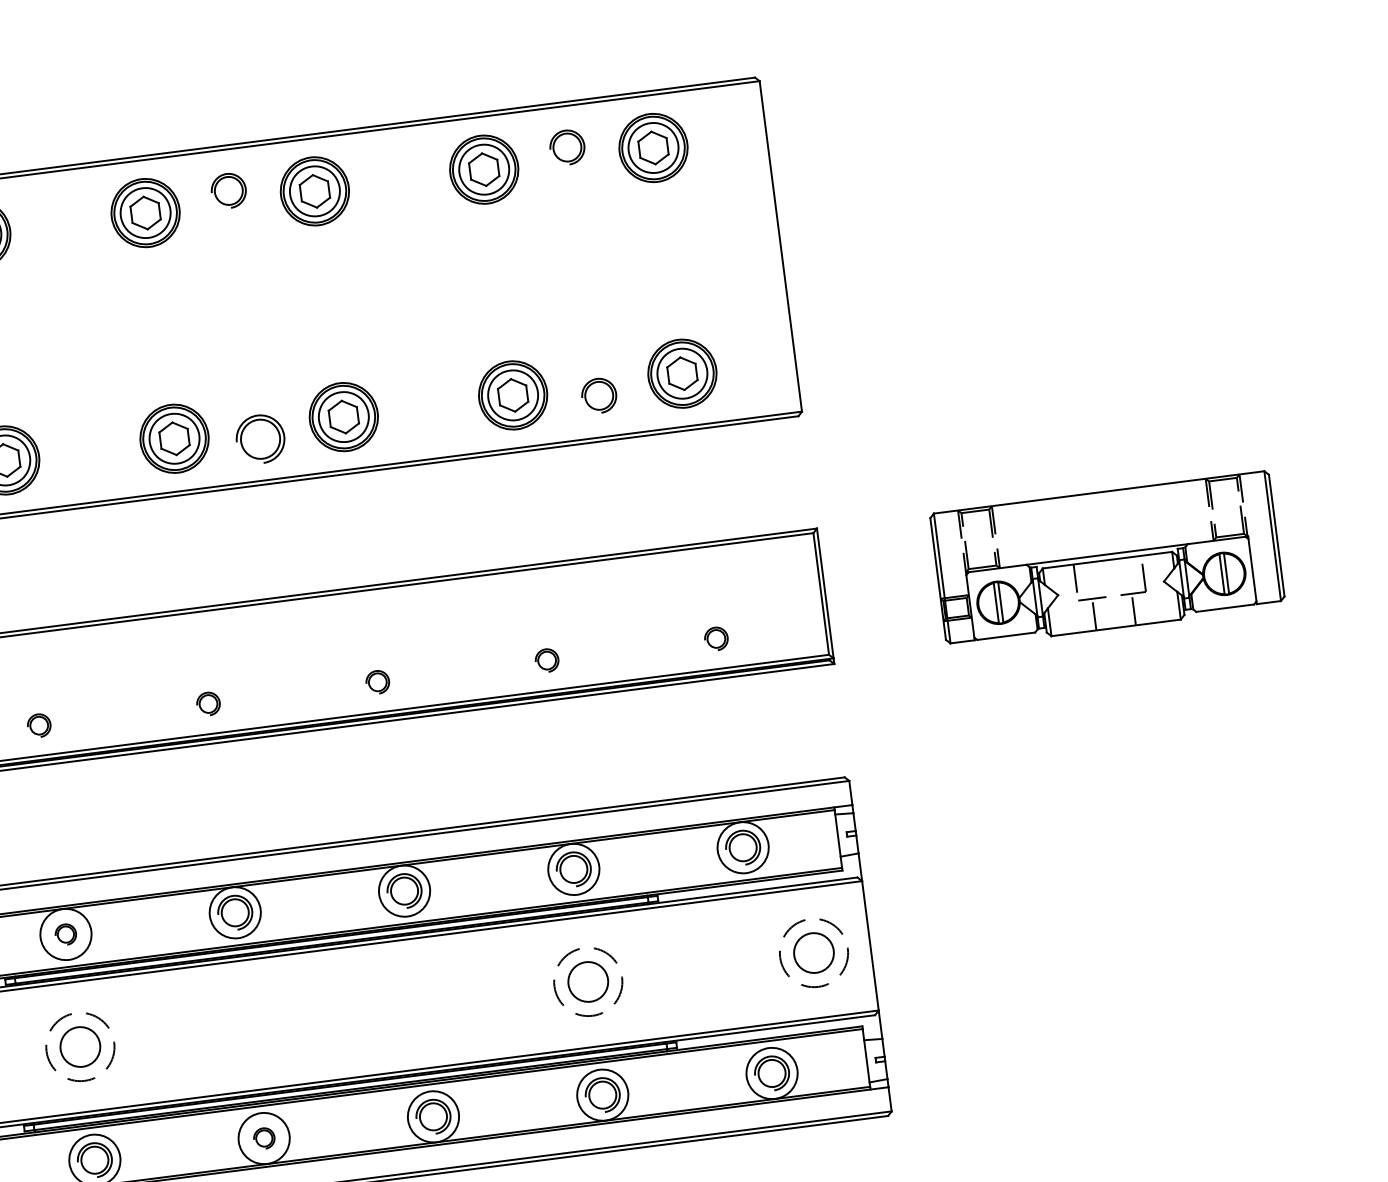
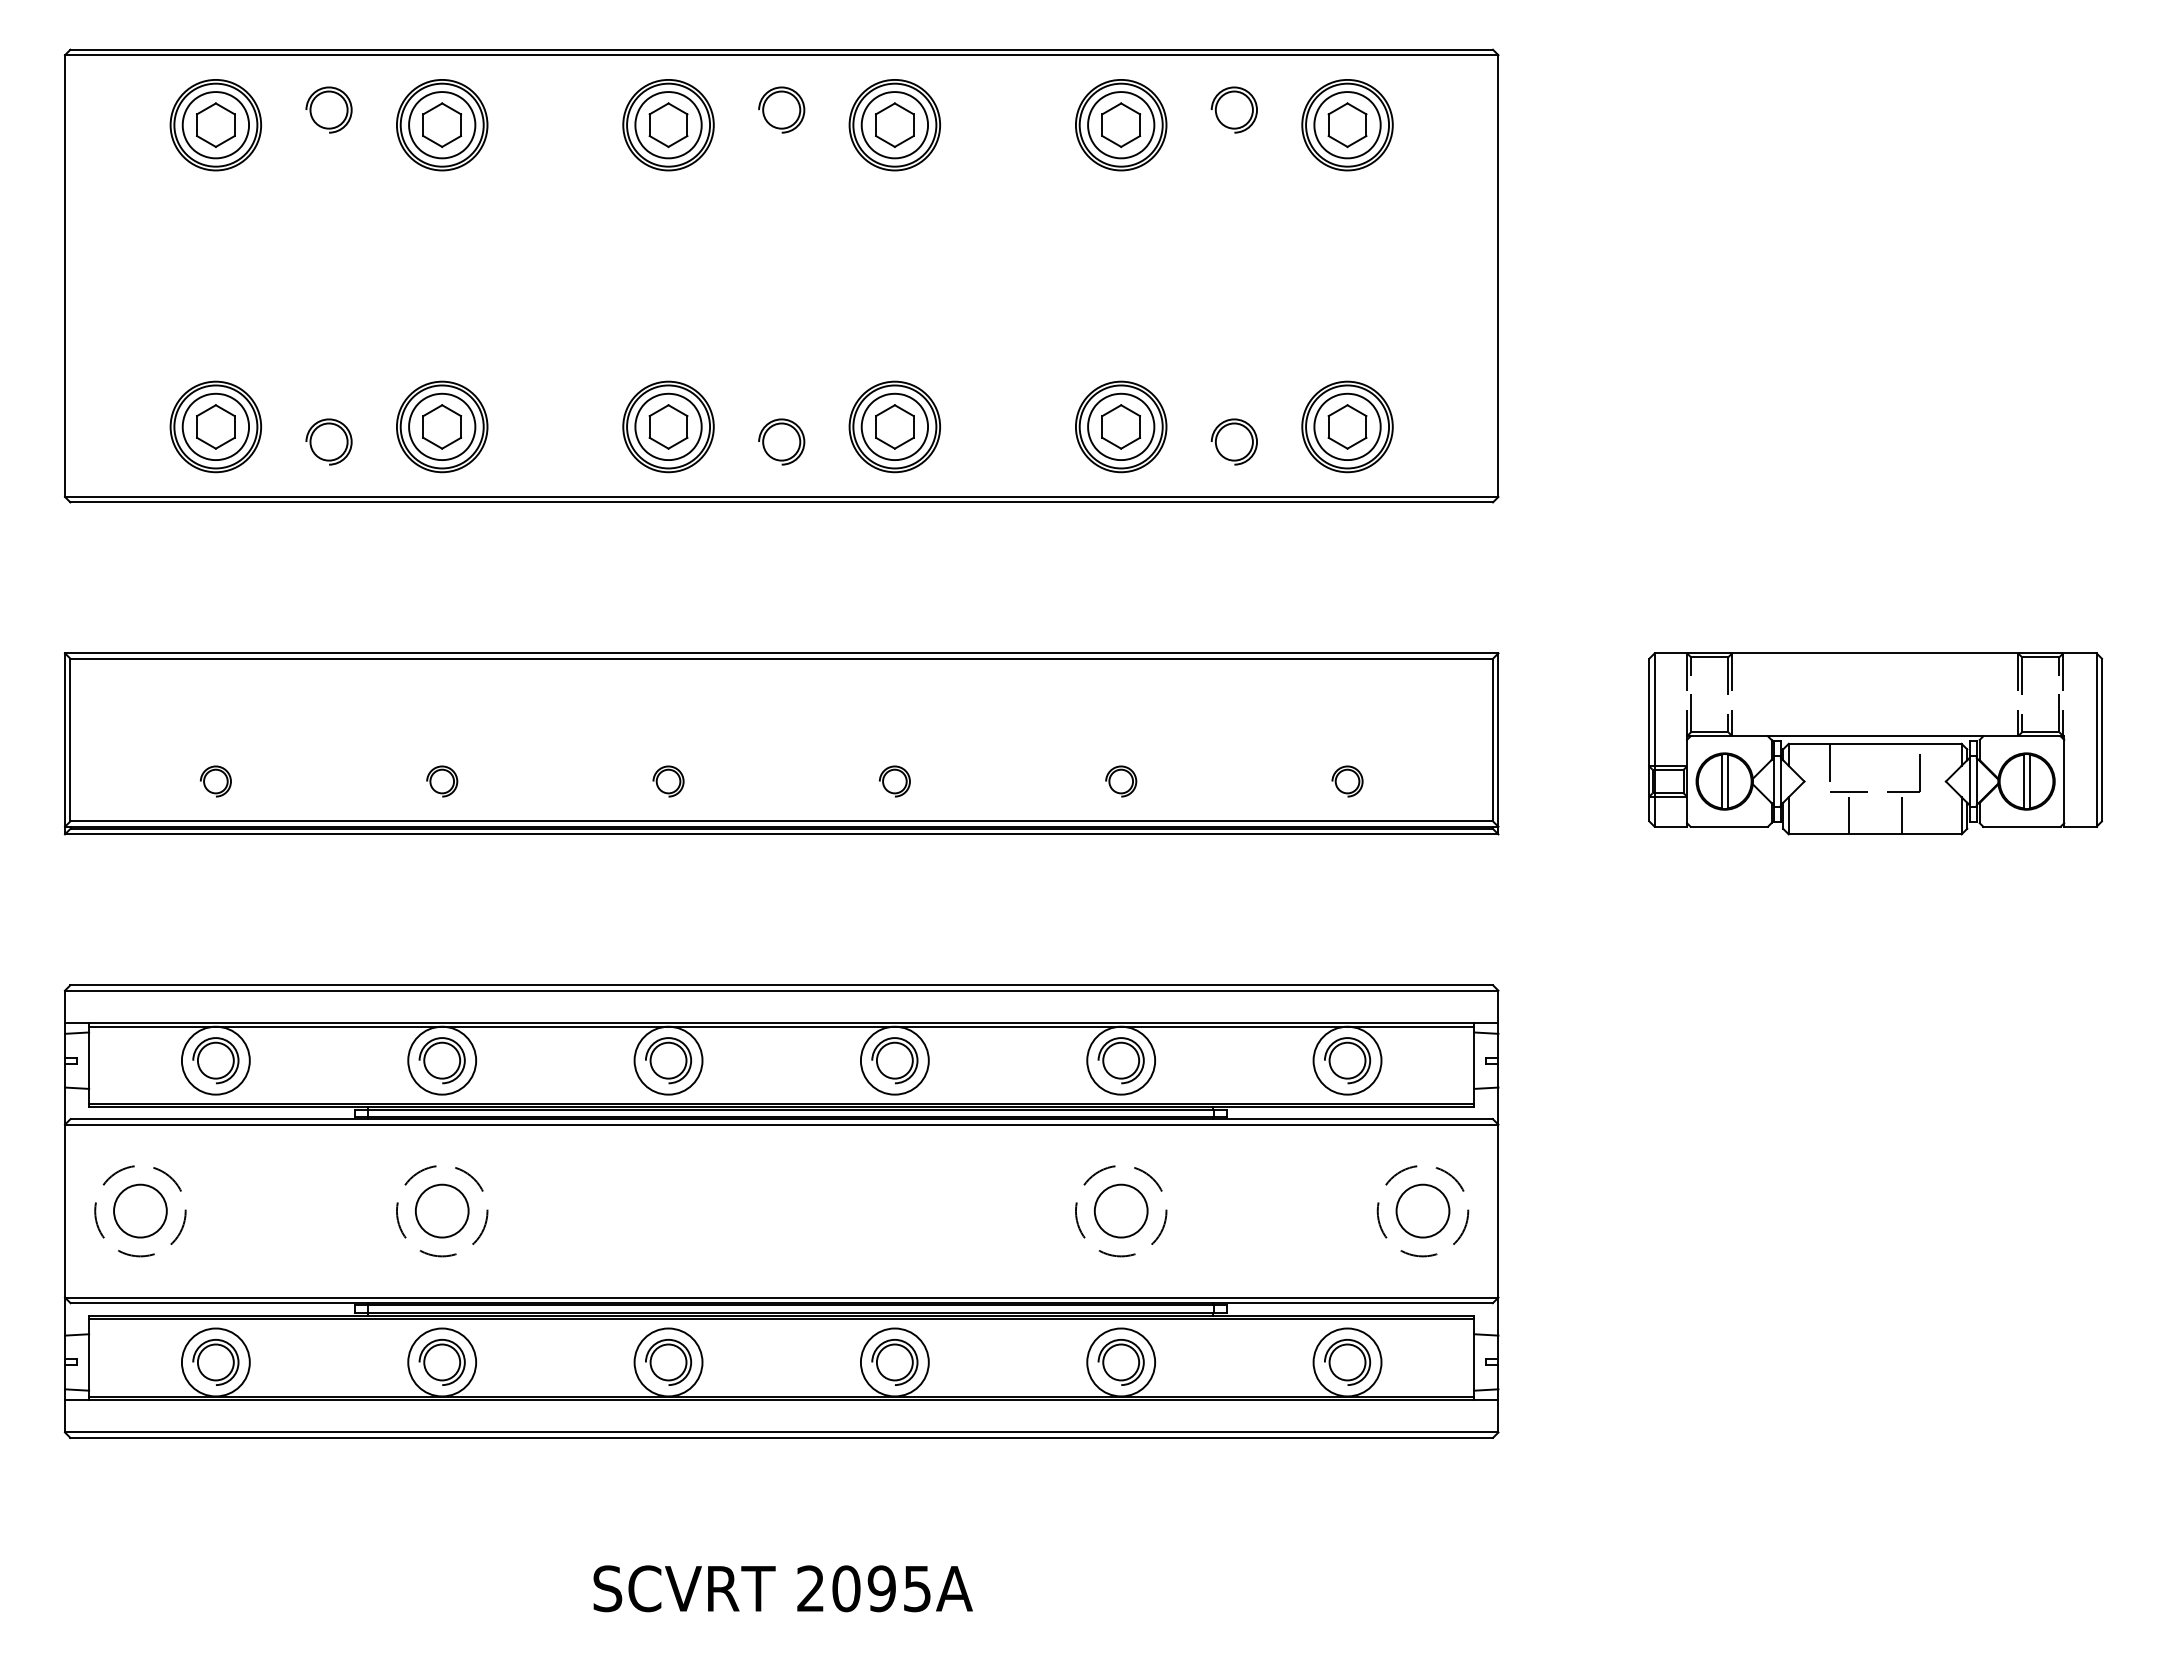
part: (260, 438) -> (781, 441), size x0.71
part: (65, 934) -> (441, 1060), size x1.67
part: (264, 1138) -> (668, 1362), size x1.67

